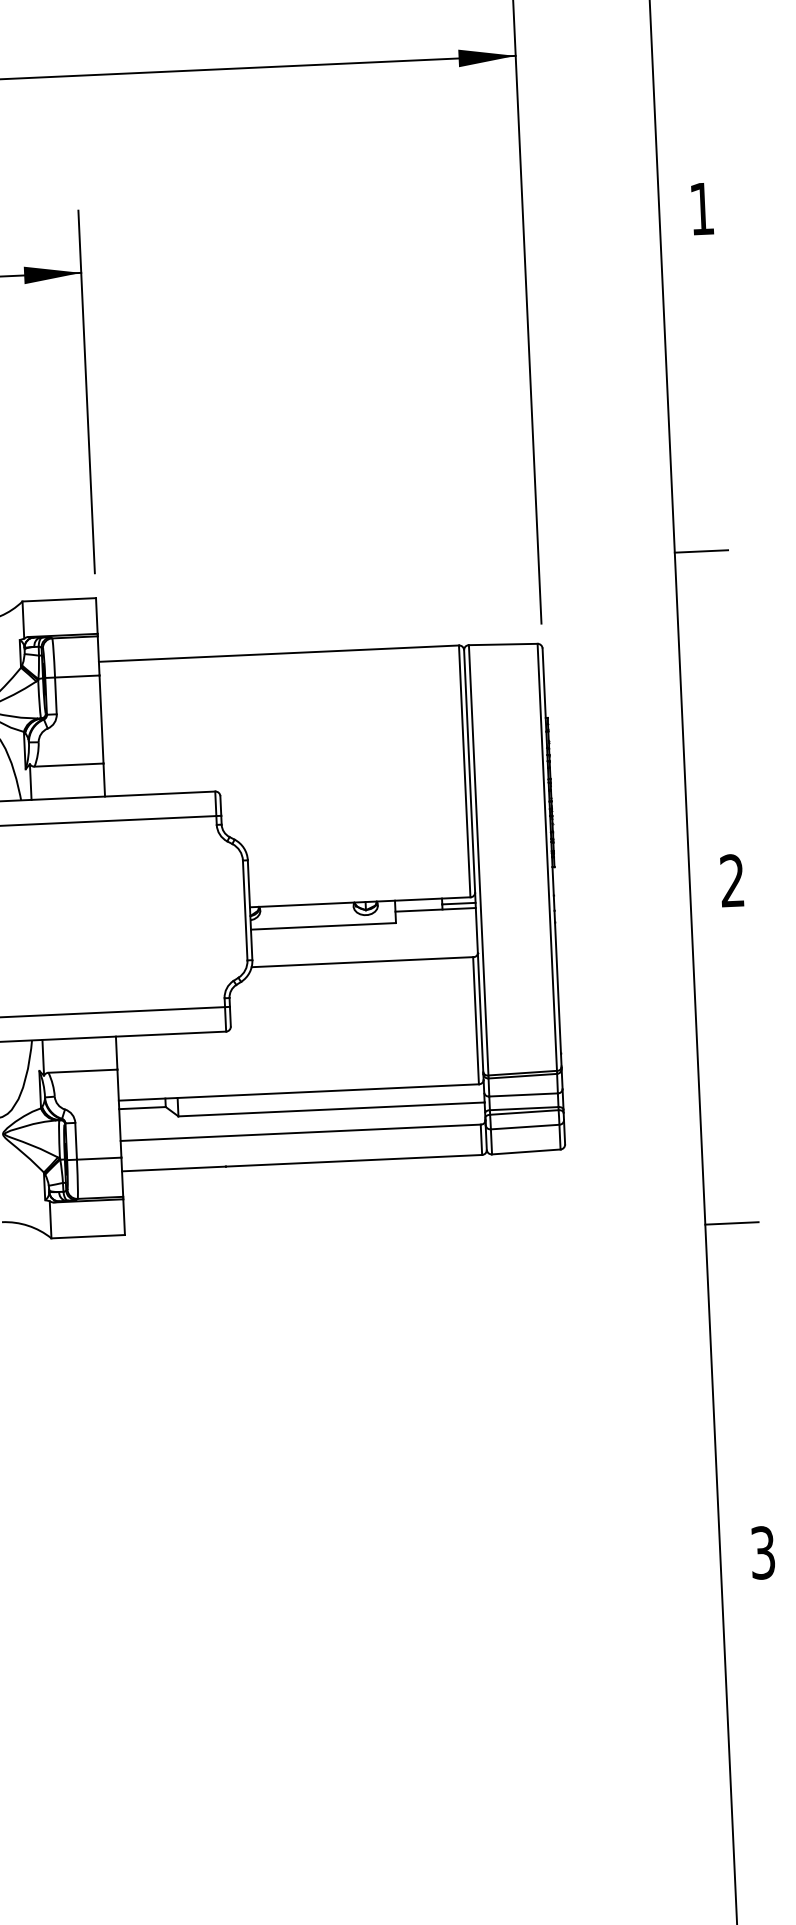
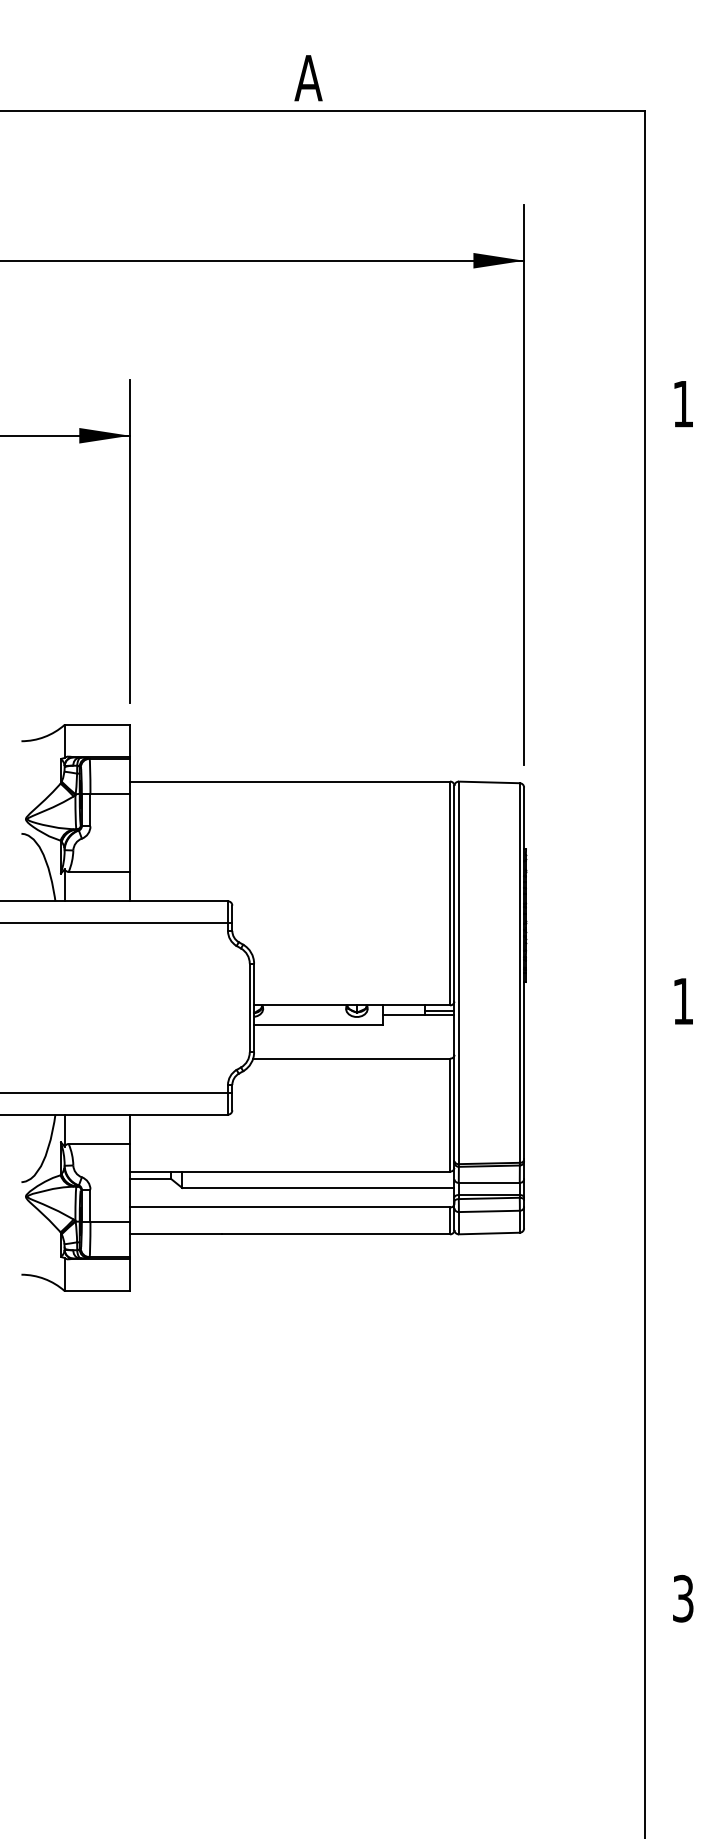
line: (700, 551) -> (668, 707), removed
text: (731, 879) -> (682, 1000), 2 -> 1
line: (731, 1223) -> (668, 1305), removed

